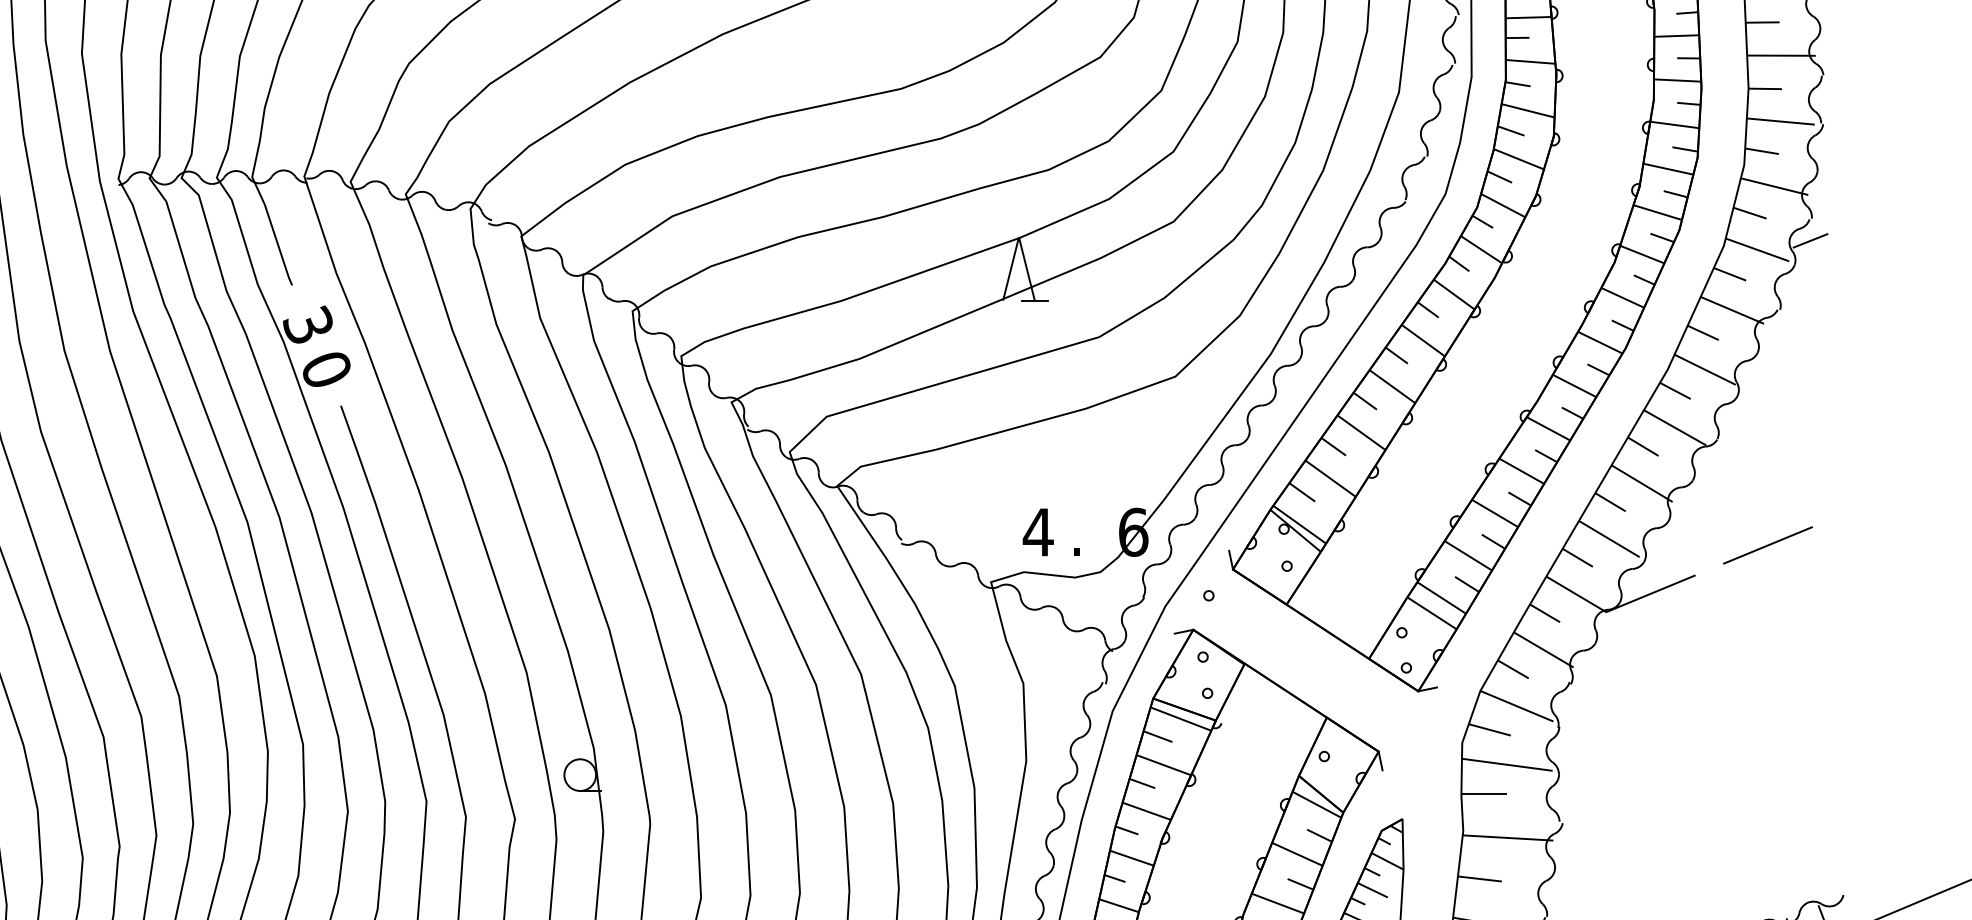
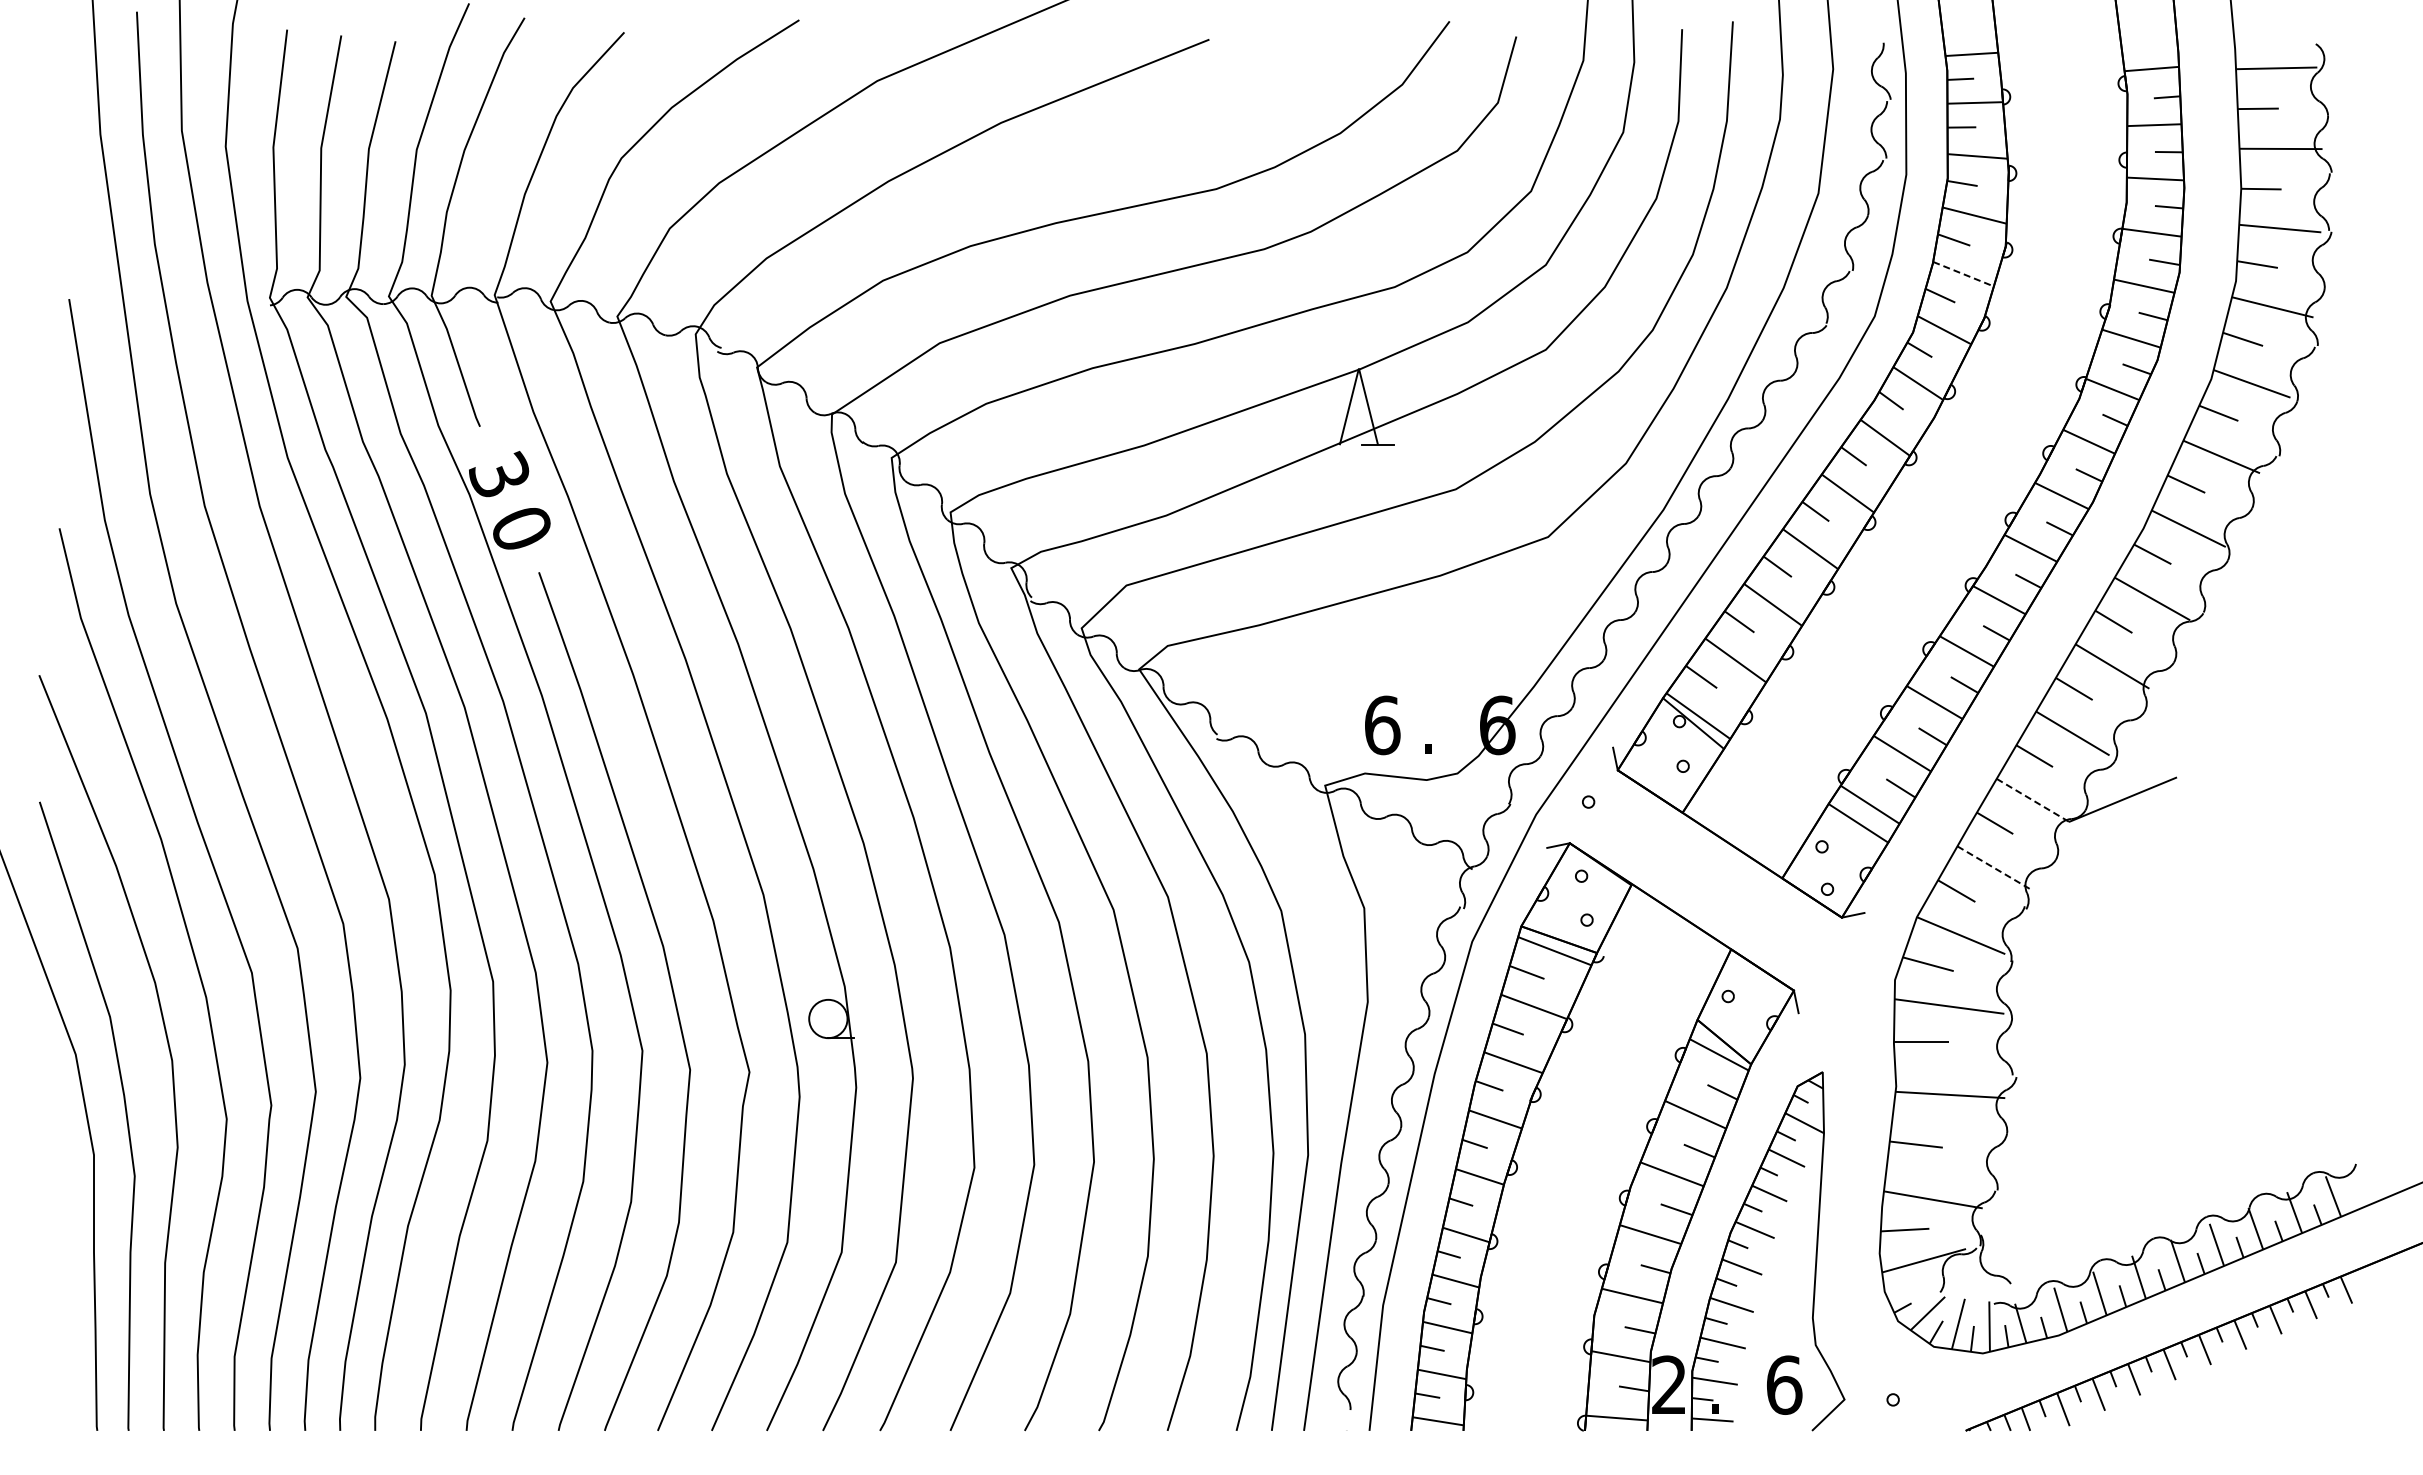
line: (1518, 159) -> (1963, 274), solid -> dashed
line: (1809, 240) -> (2315, 372), removed
text: (1038, 532) -> (1382, 725), 4 -> 6
line: (1767, 545) -> (2264, 741), removed
line: (1576, 594) -> (2033, 800), solid -> dashed
line: (1543, 649) -> (1993, 867), solid -> dashed

